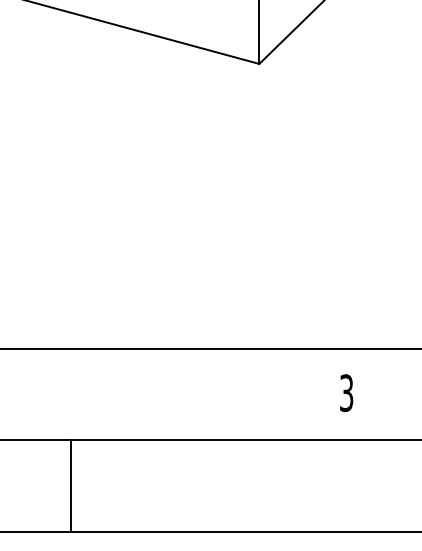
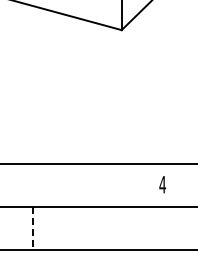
text: (346, 392) -> (162, 184), 3 -> 4
line: (71, 486) -> (33, 228), solid -> dashed

